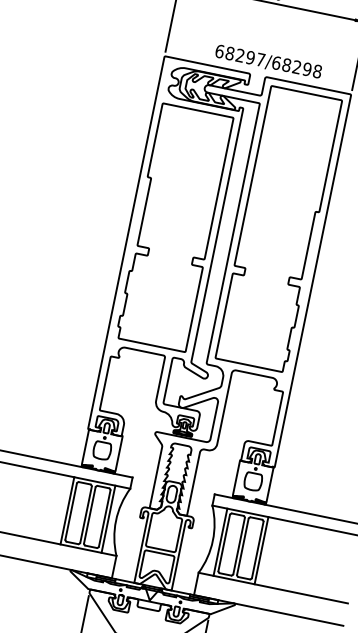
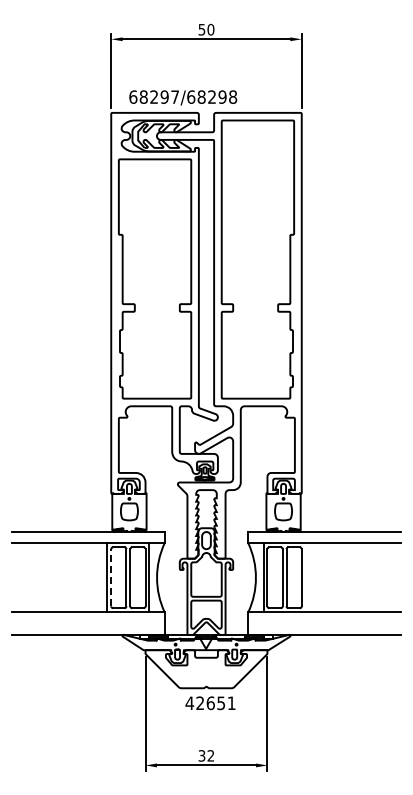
text: (268, 61) -> (183, 97), moved
line: (71, 511) -> (111, 577), solid -> dashed
line: (261, 550) -> (305, 577), removed

